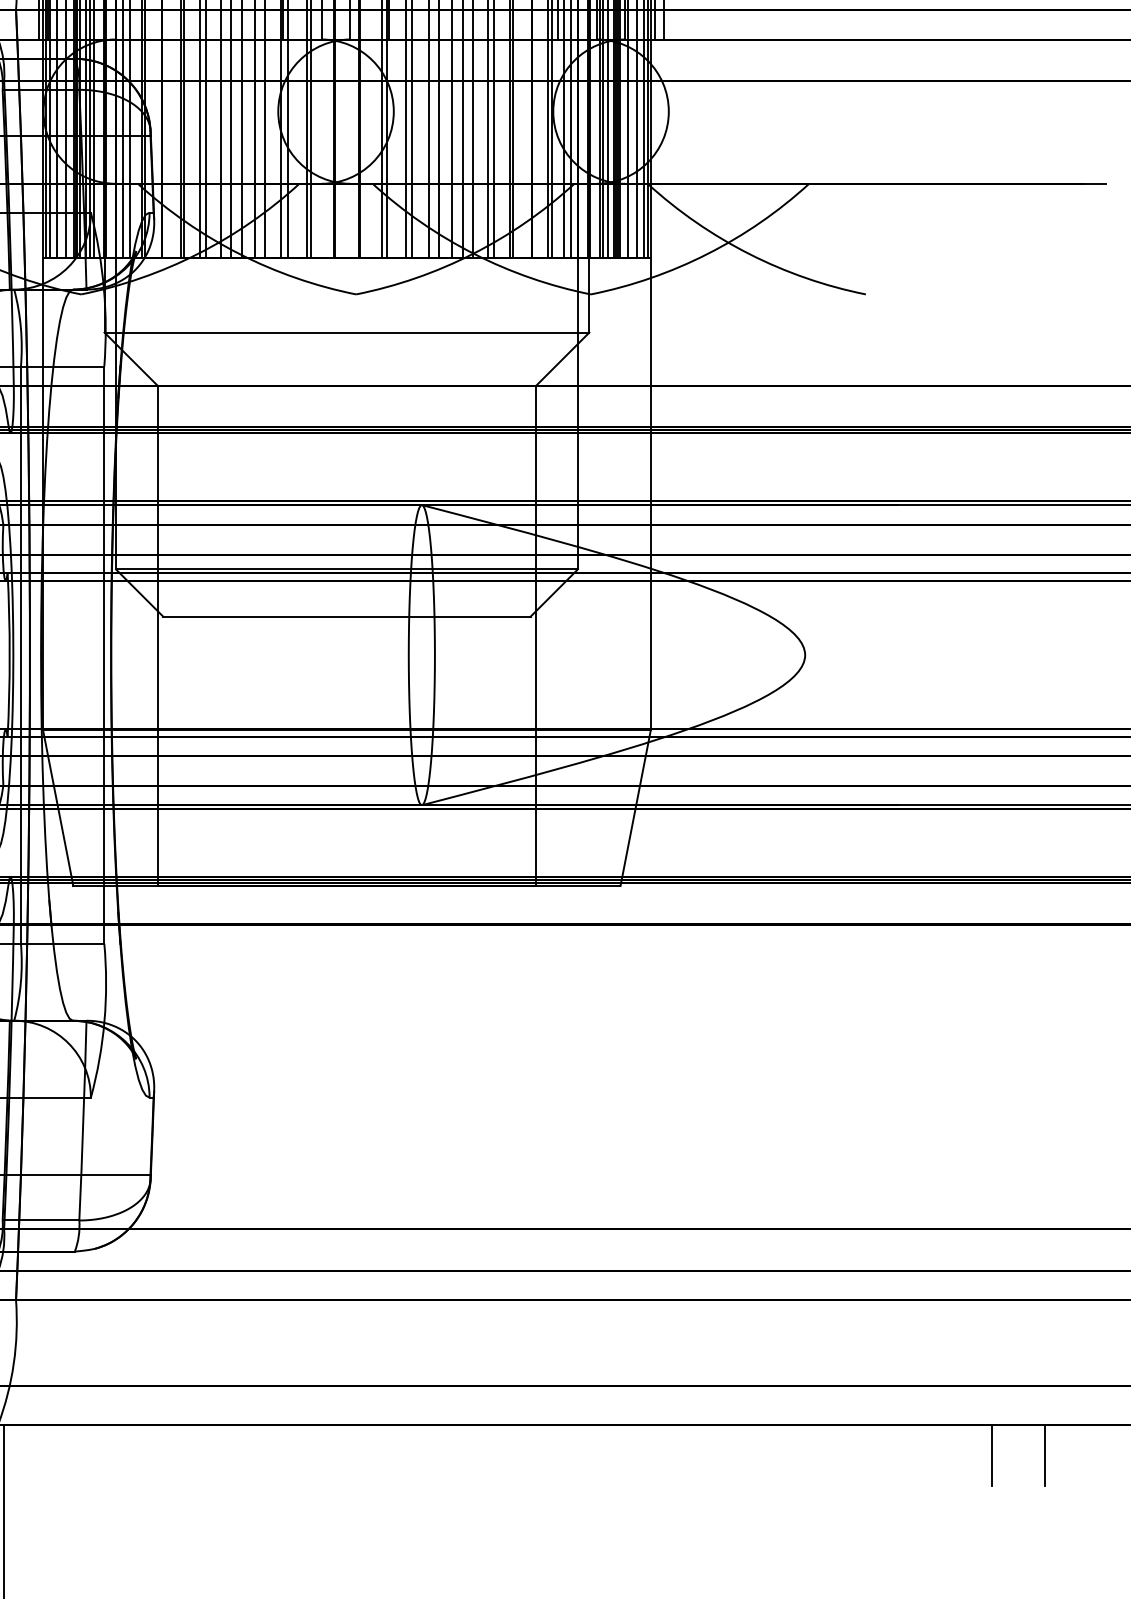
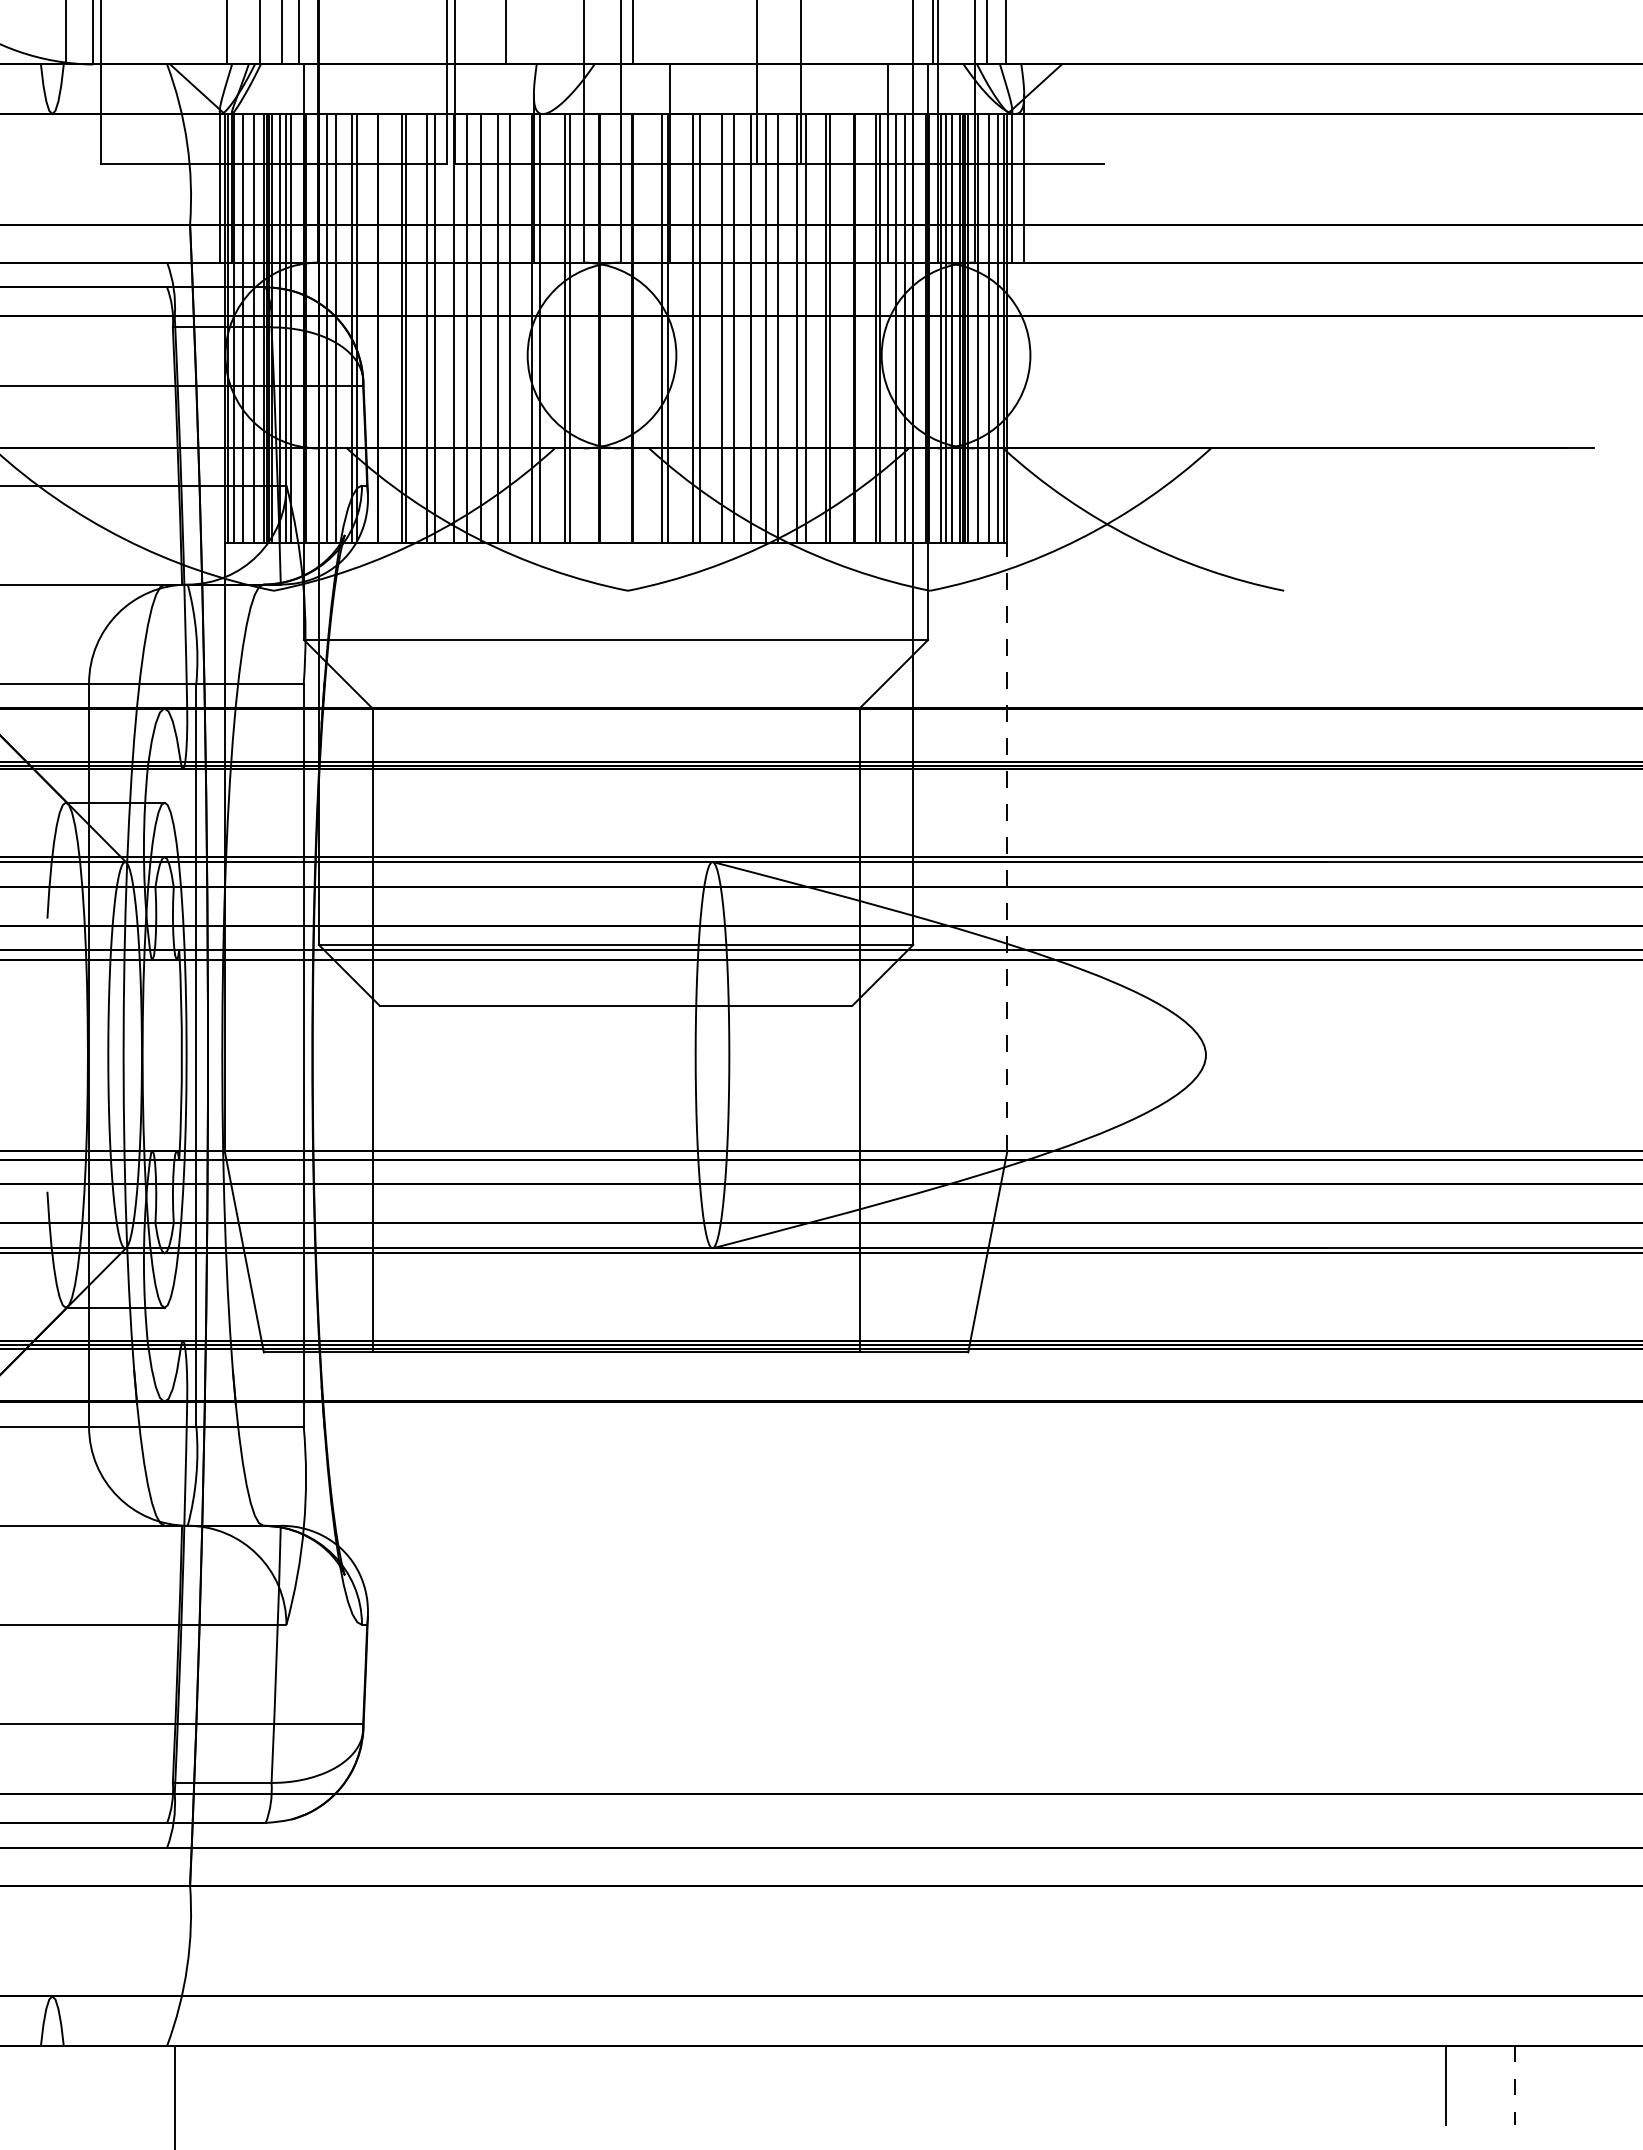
line: (651, 493) -> (1007, 847), solid -> dashed
line: (1044, 1455) -> (1514, 2085), solid -> dashed

